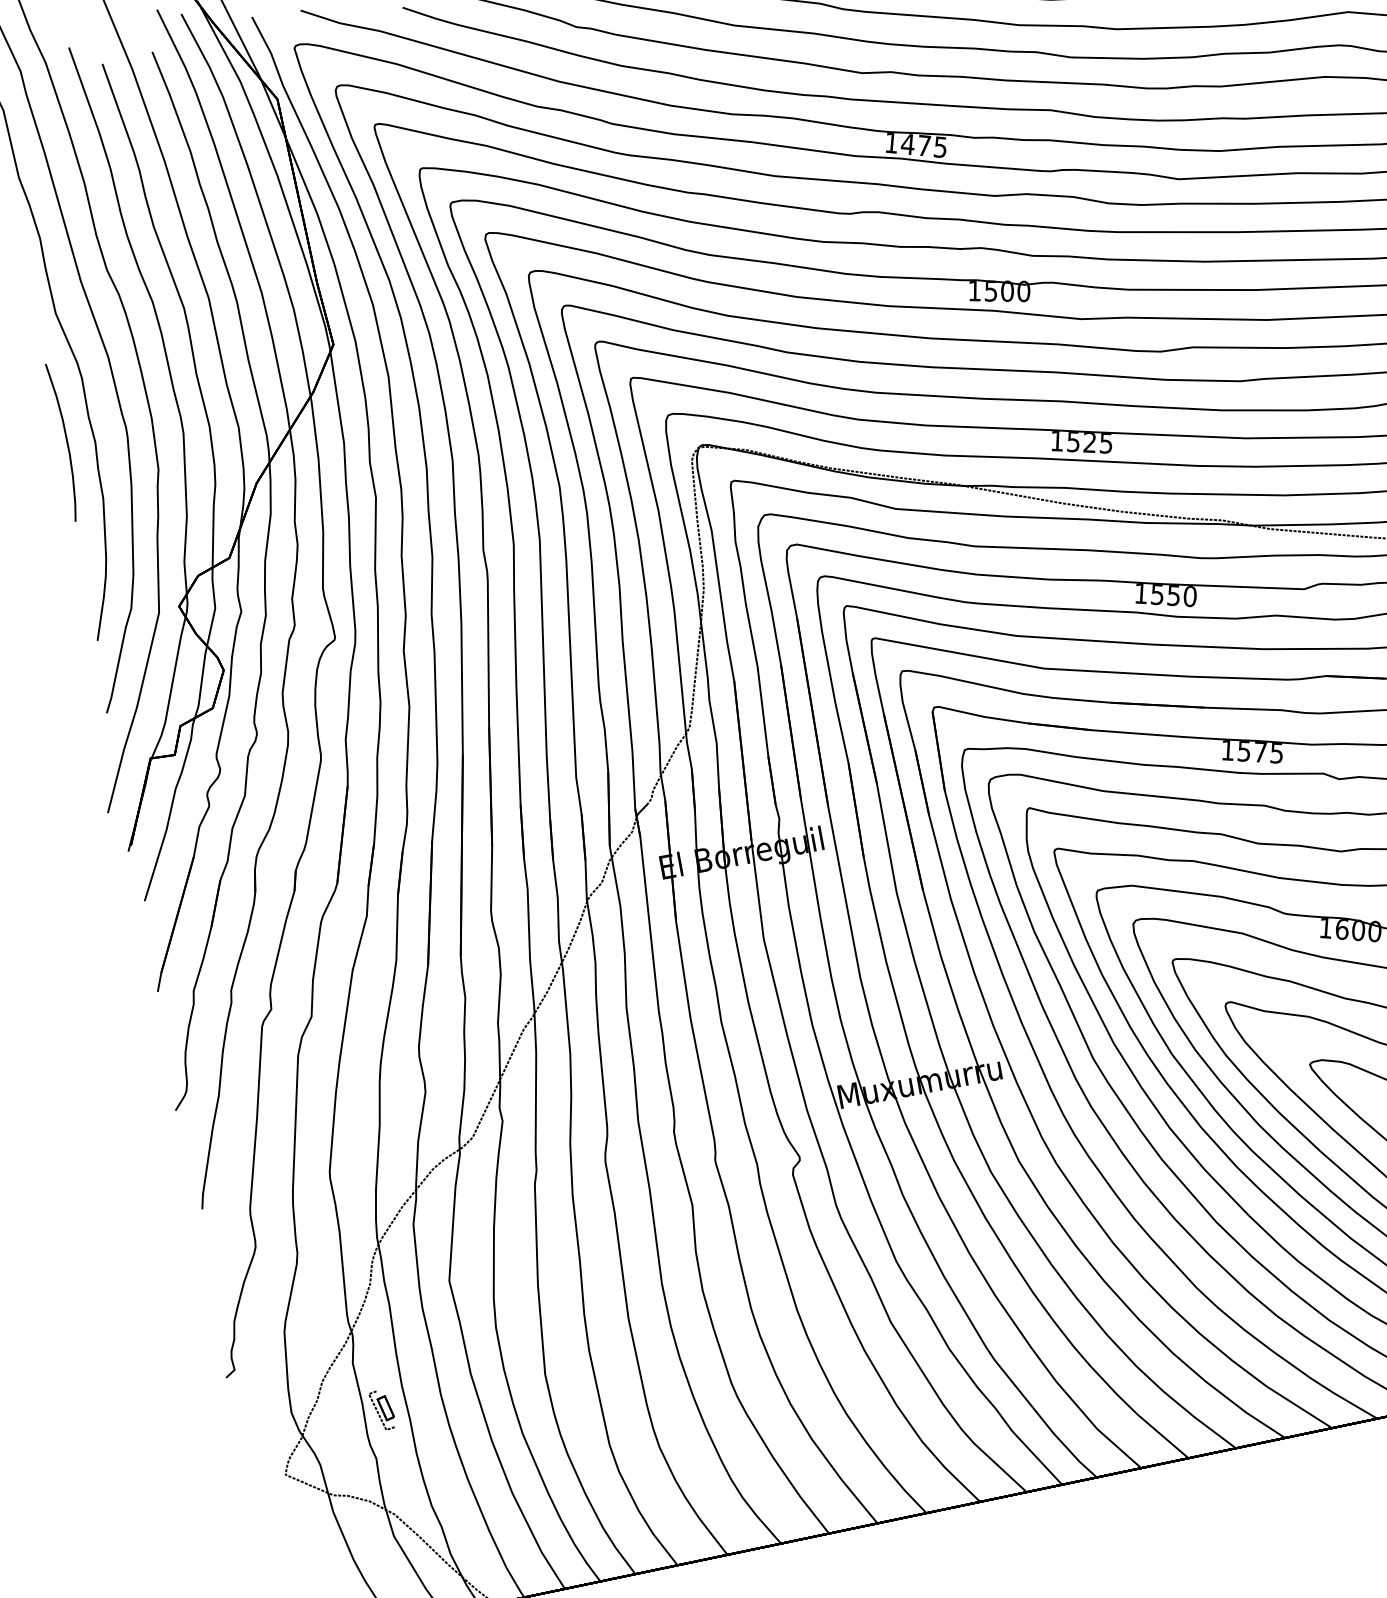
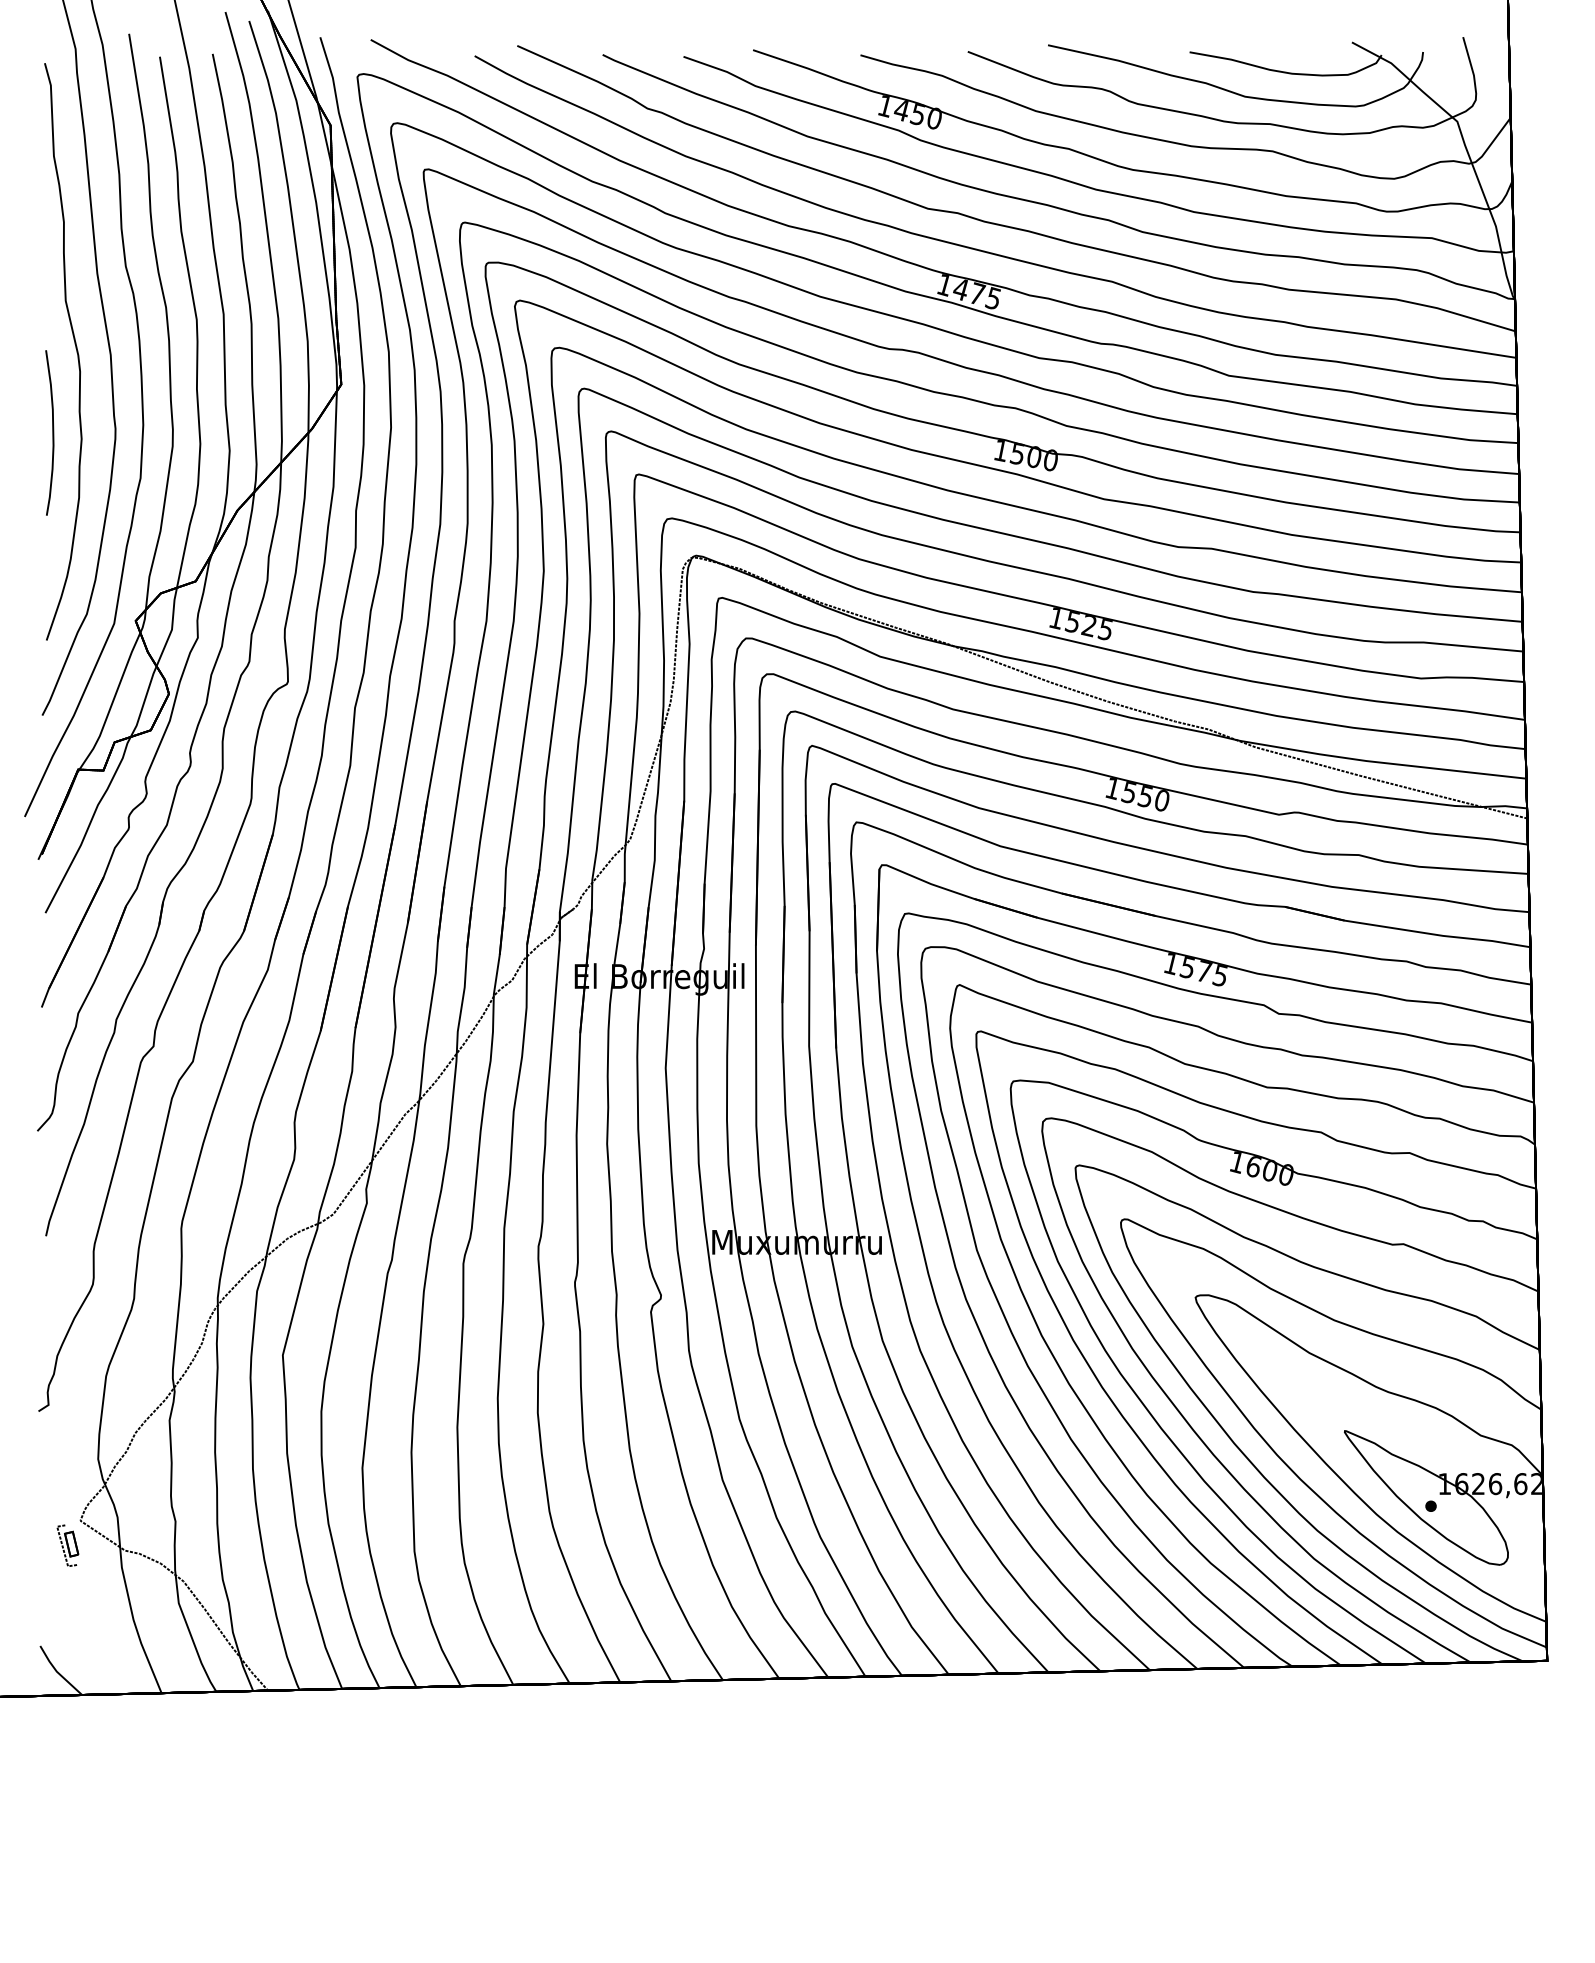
part: (382, 1410) -> (67, 1545), moved

